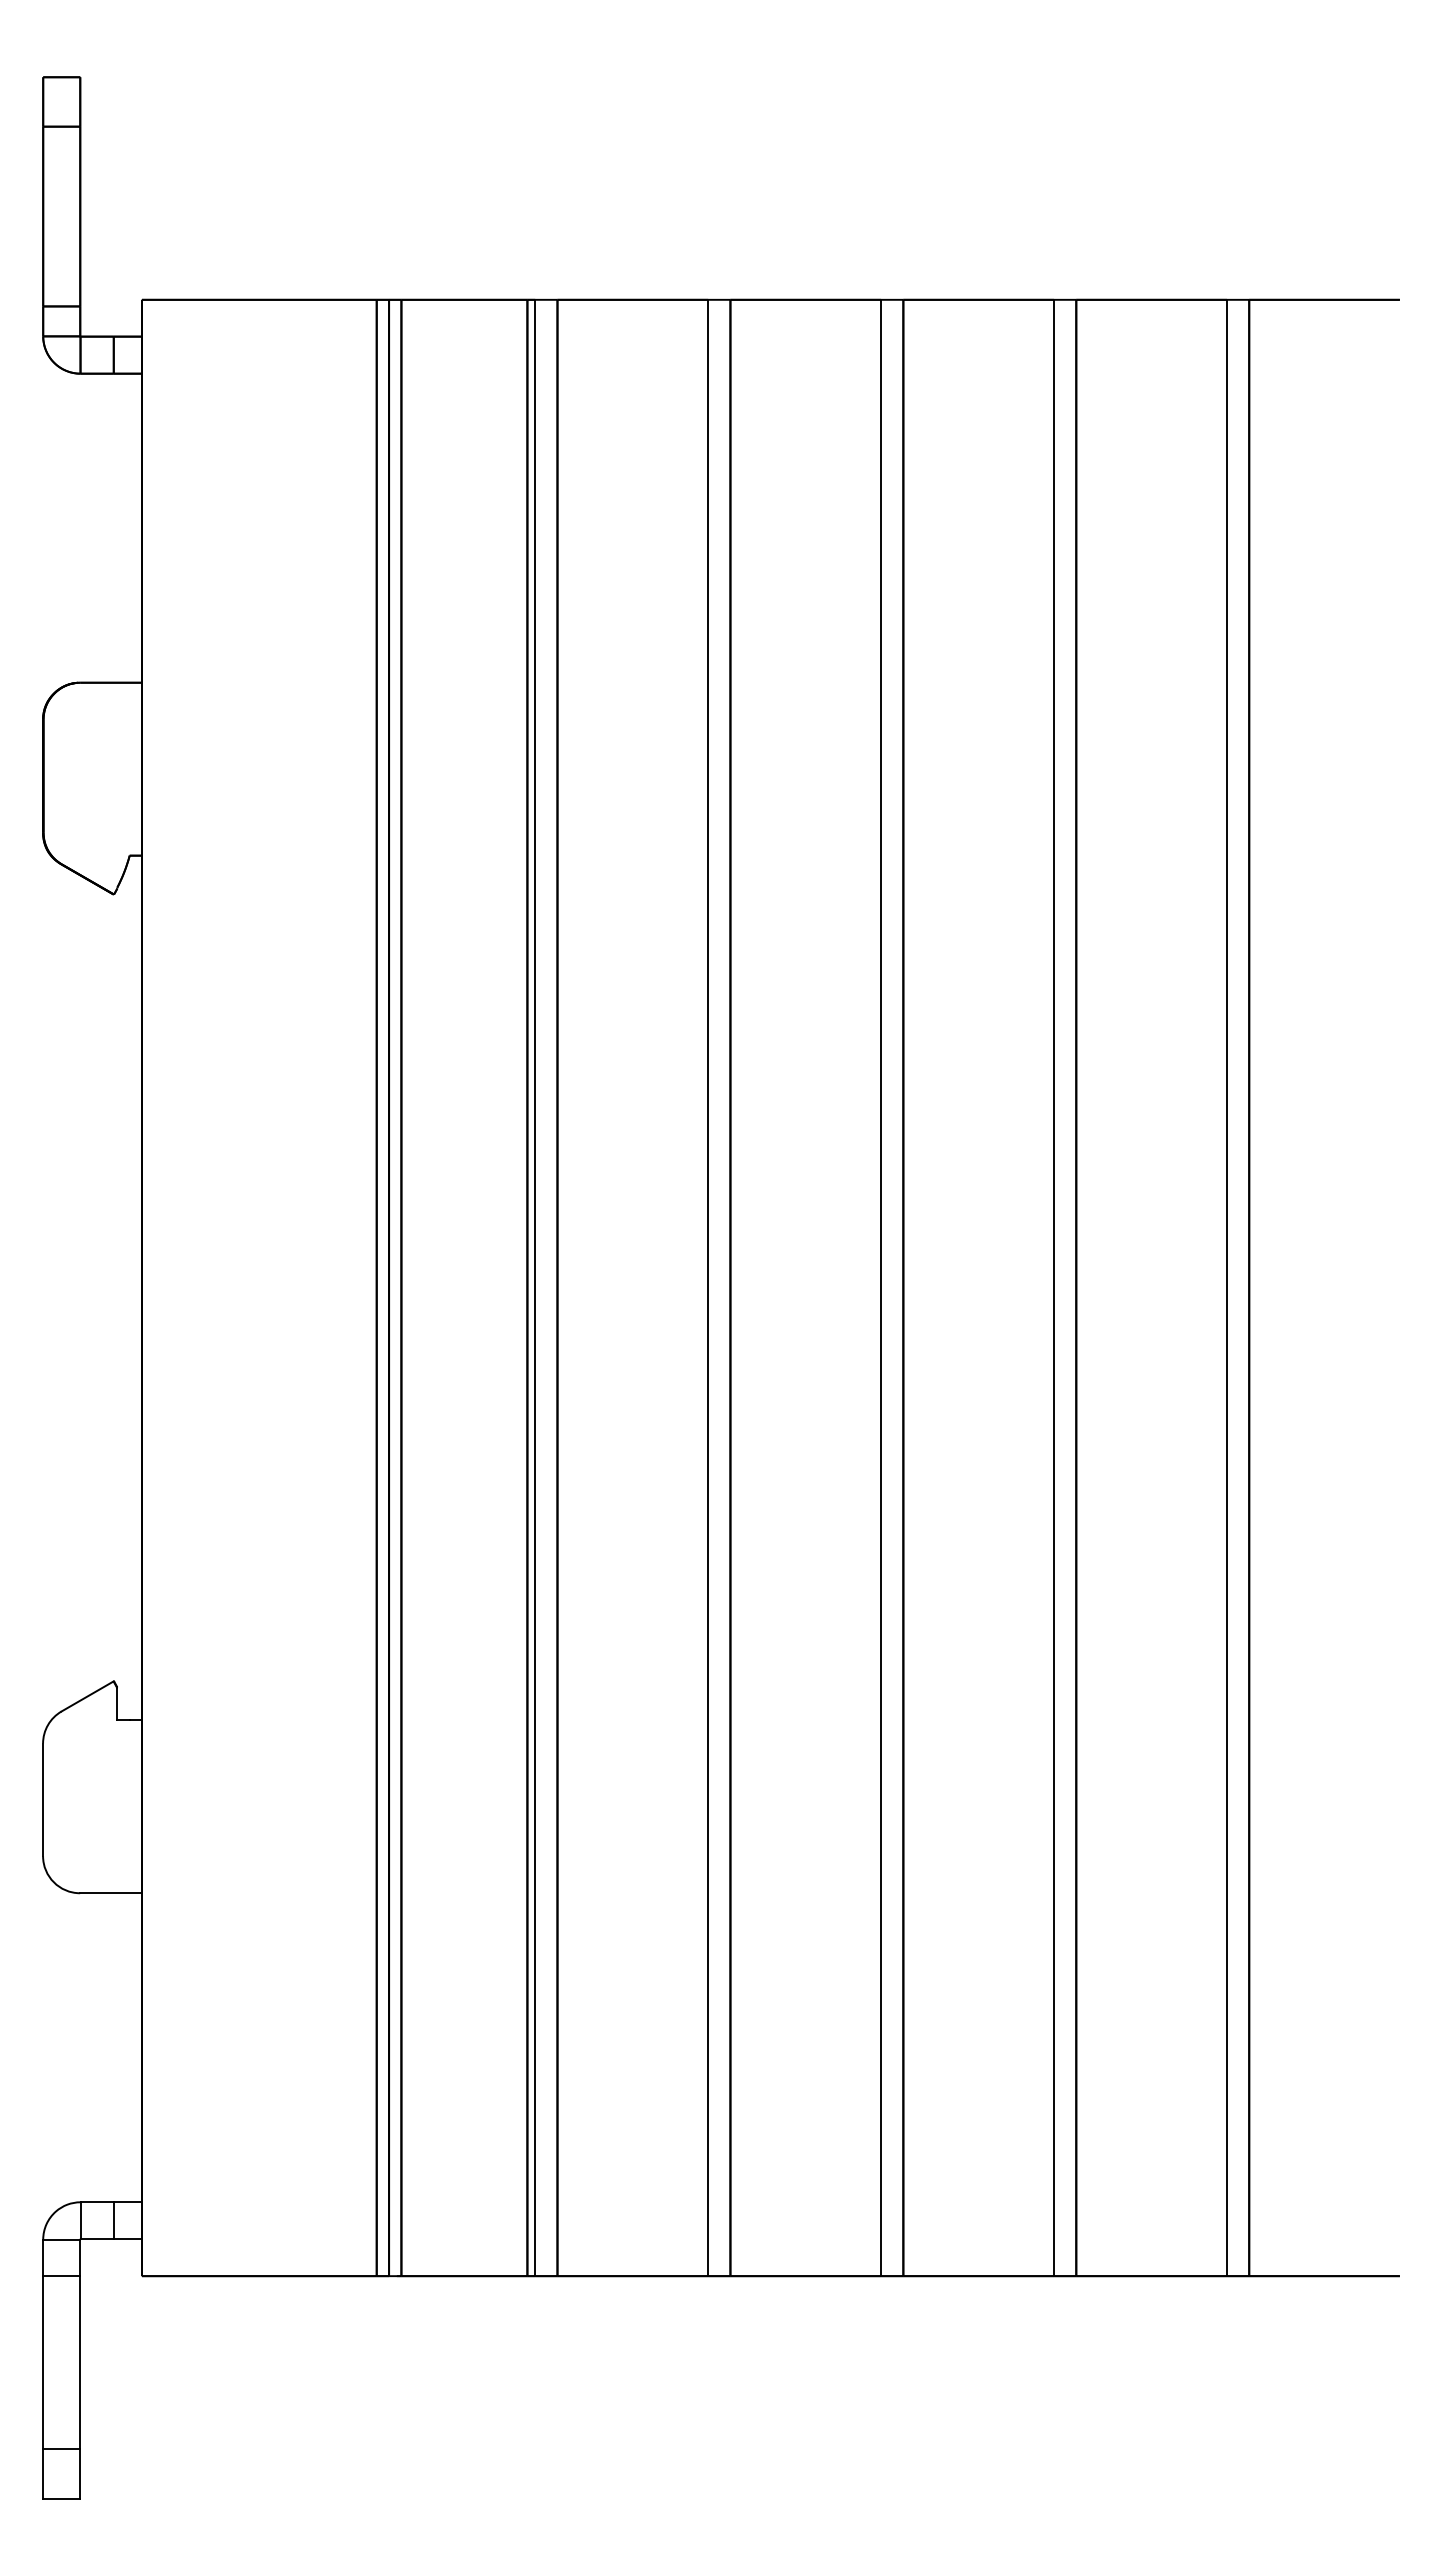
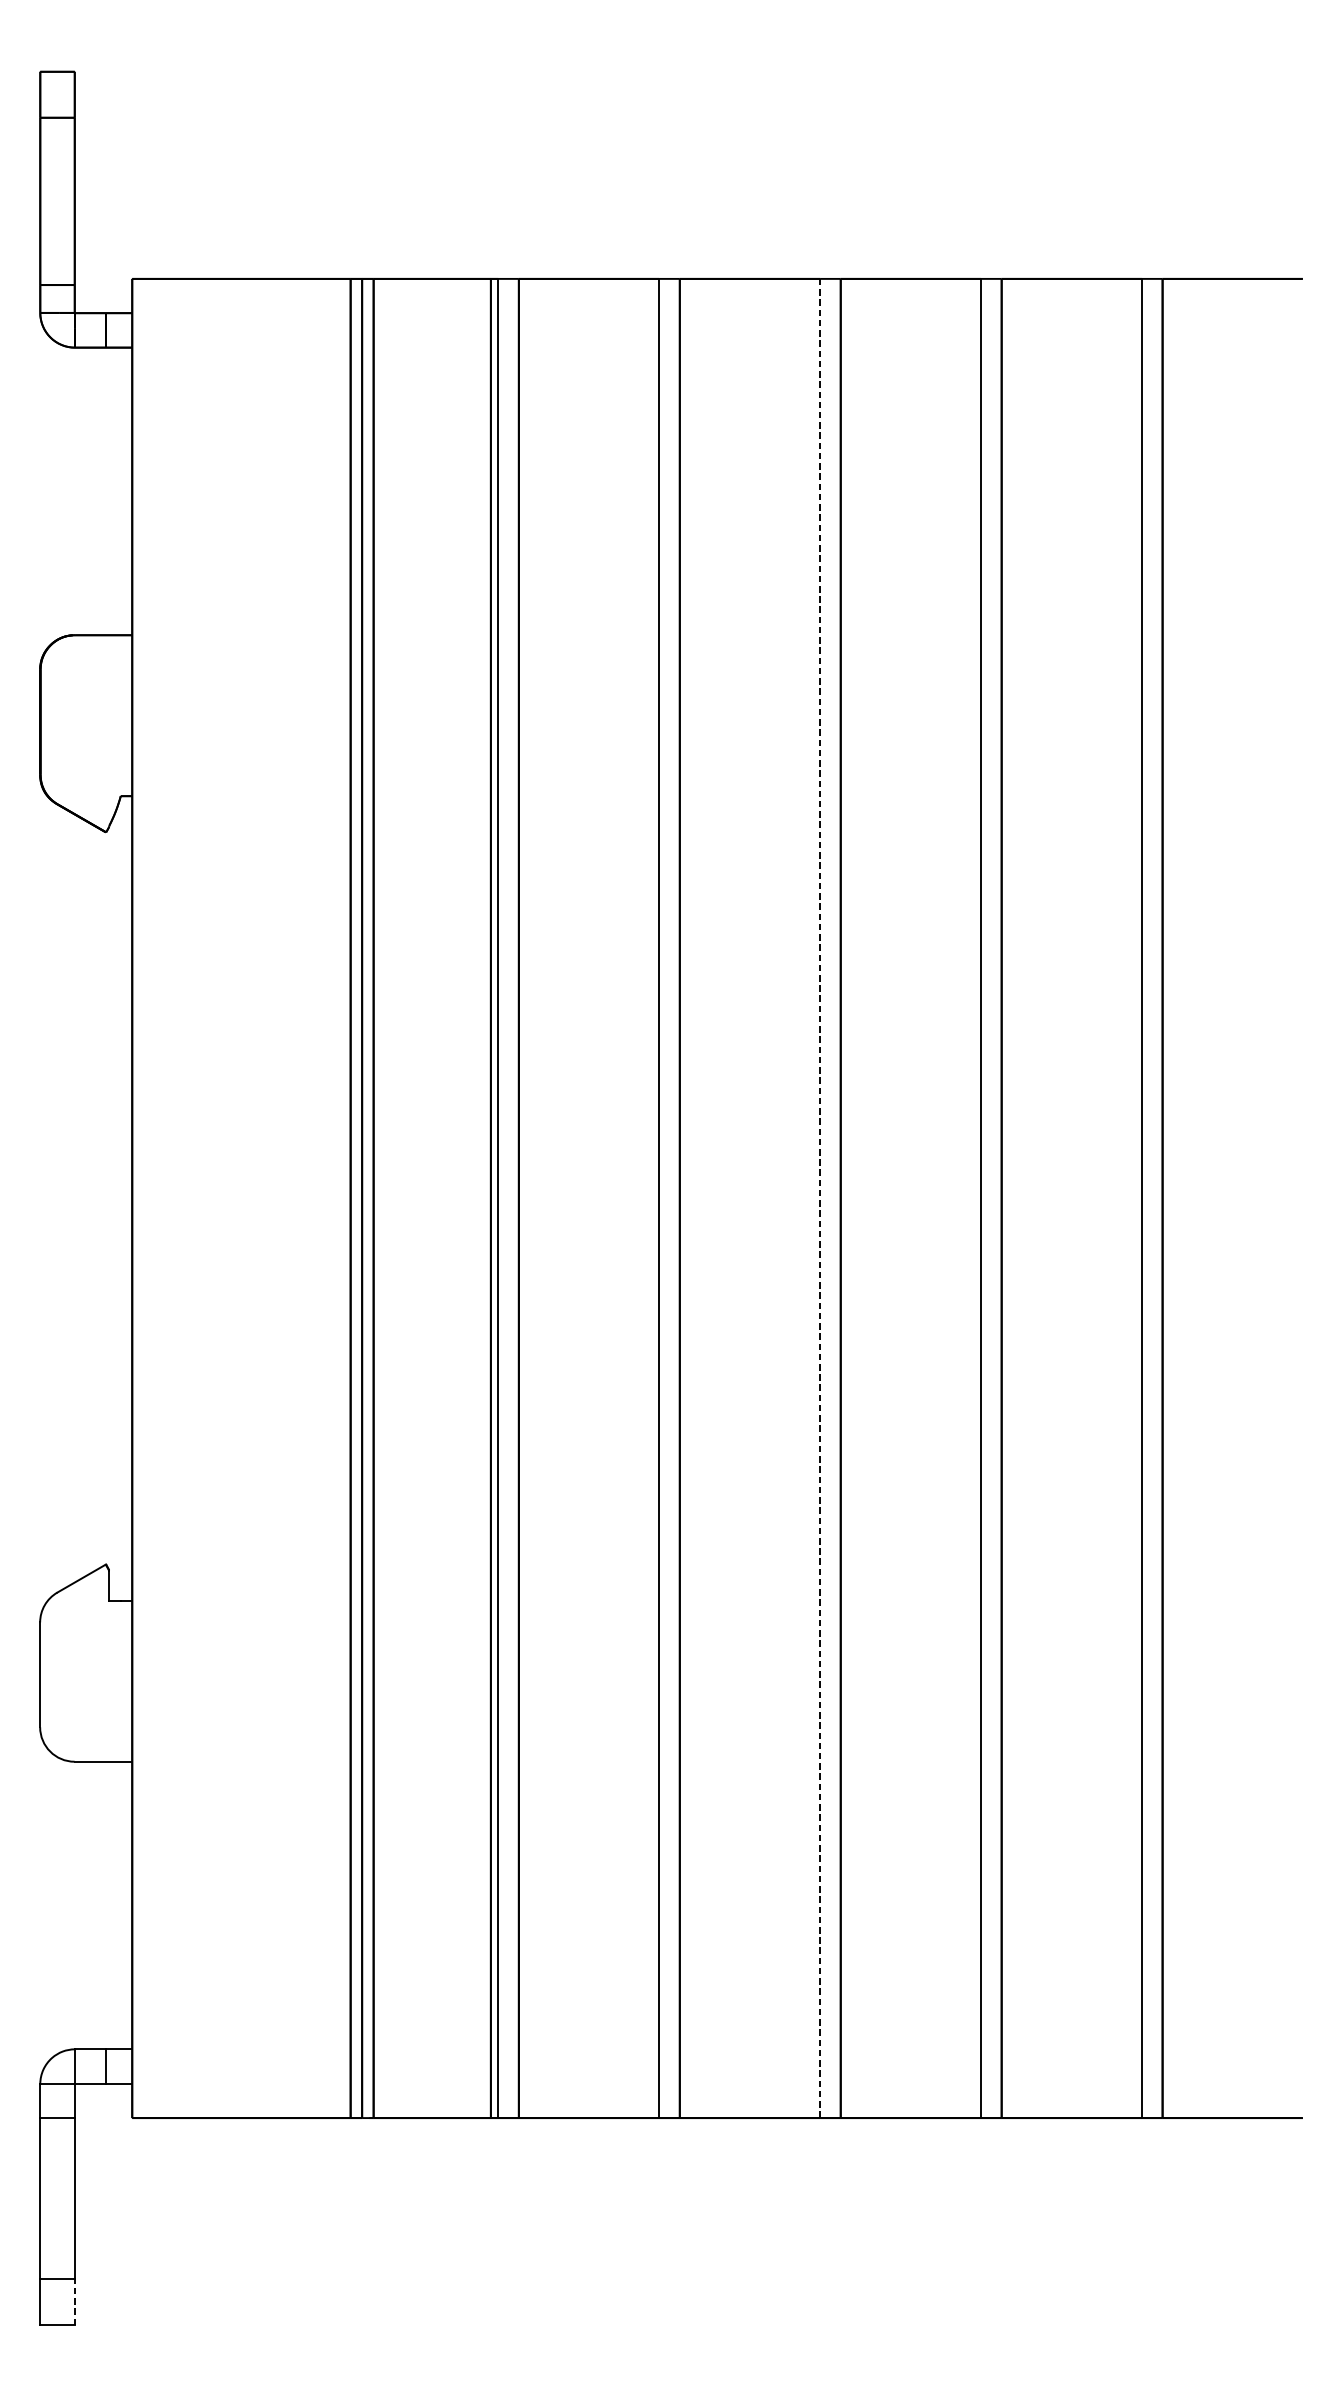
line: (881, 1288) -> (820, 1198), solid -> dashed
line: (80, 2474) -> (74, 2302), solid -> dashed

